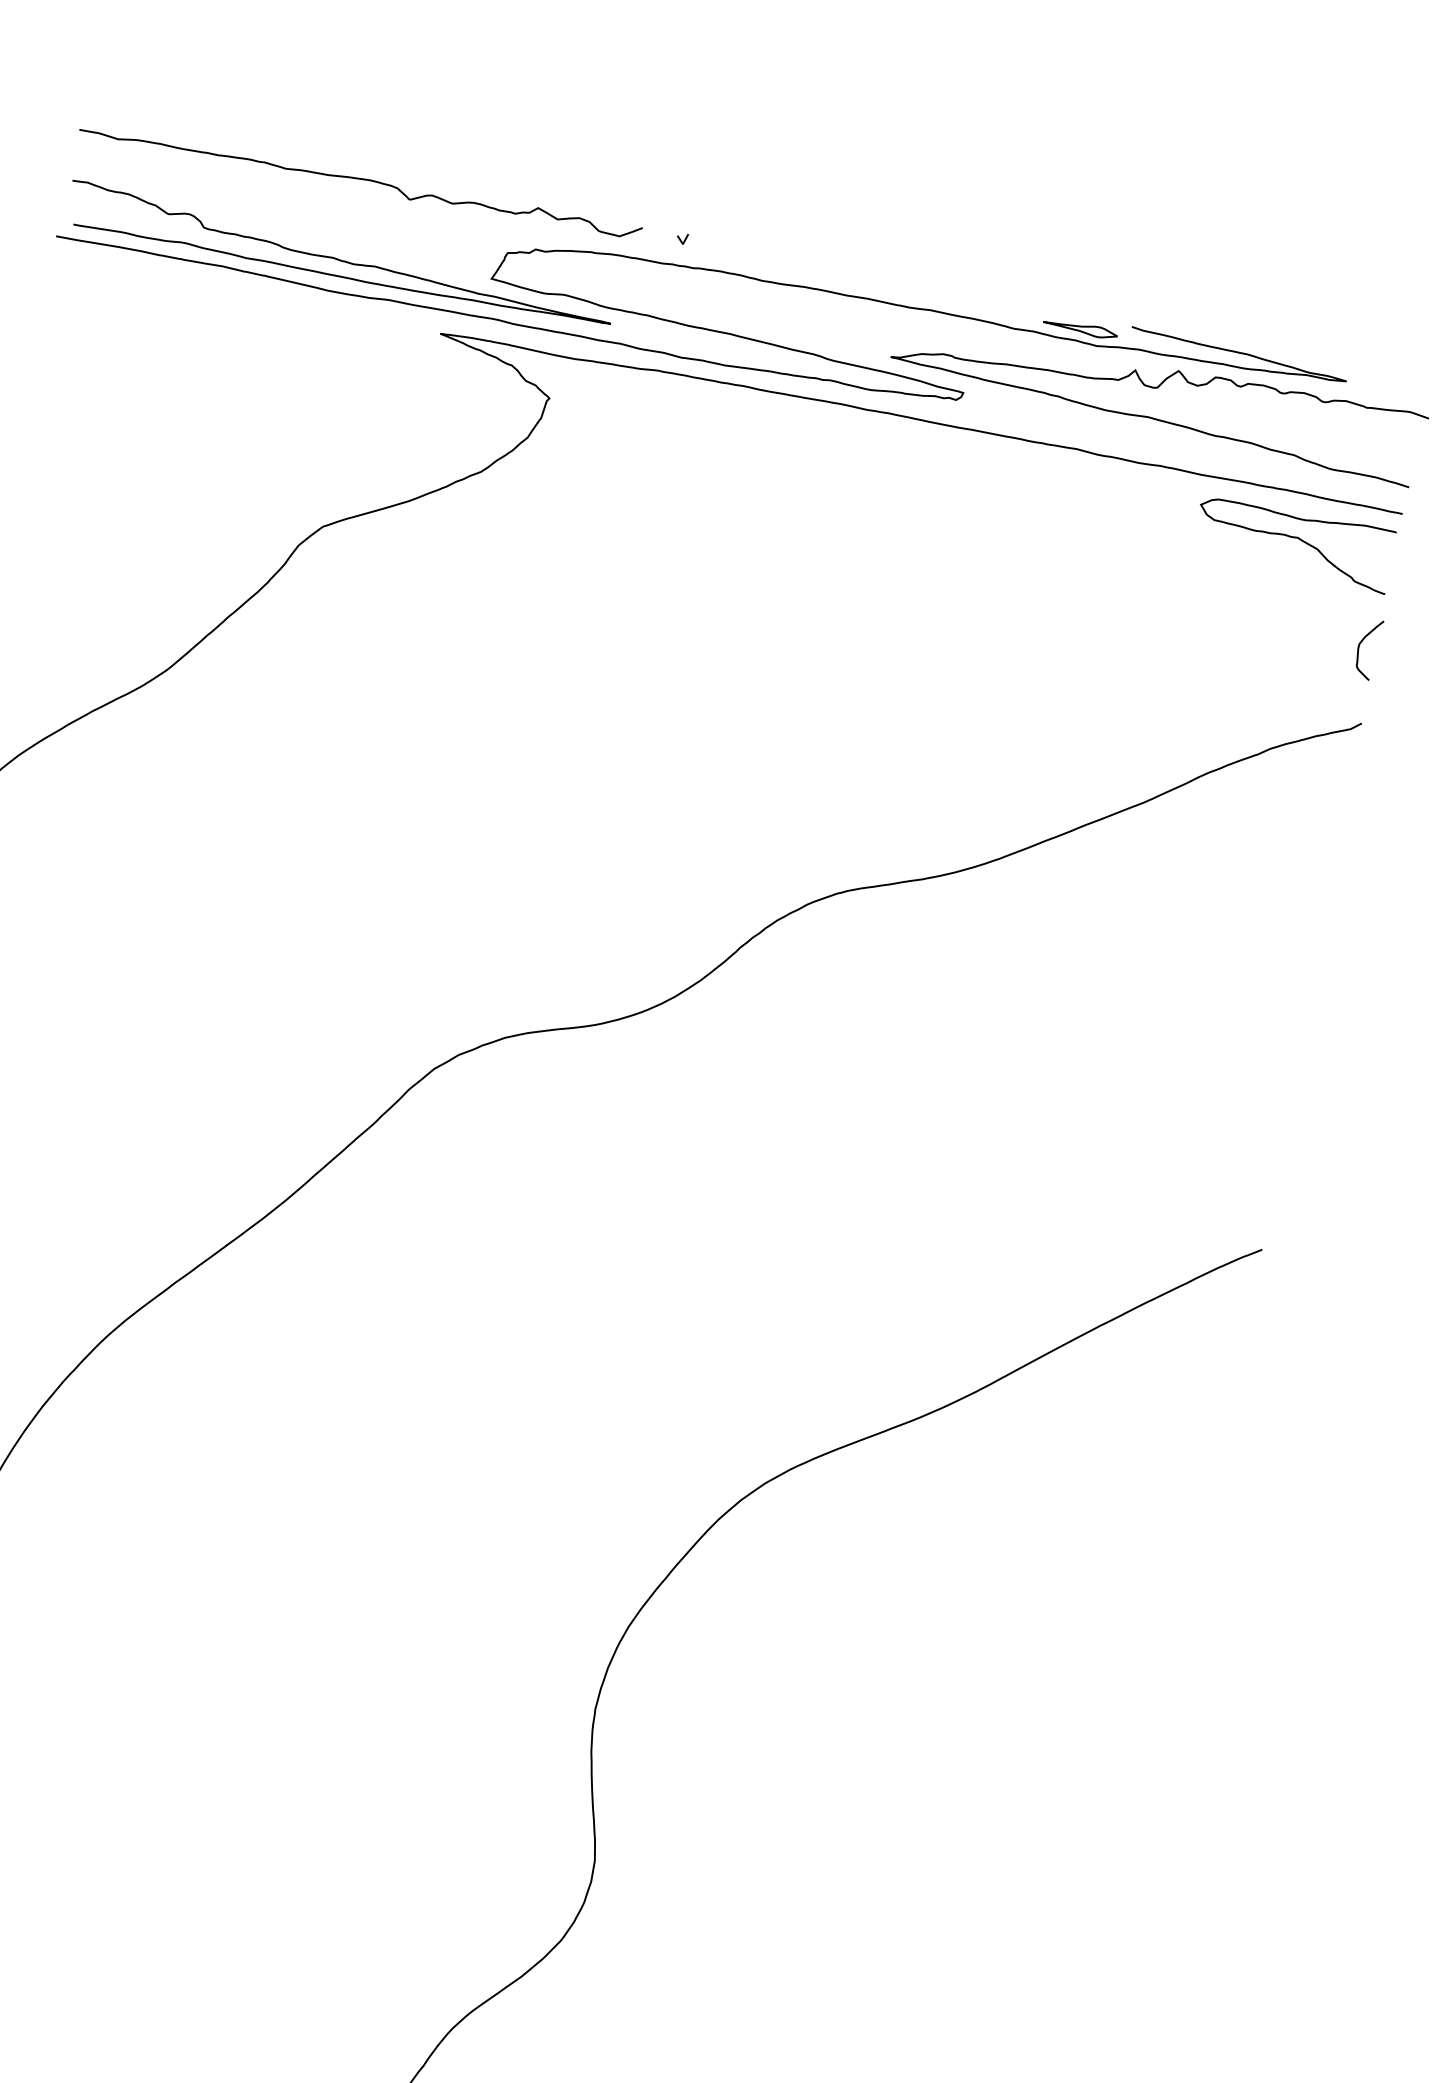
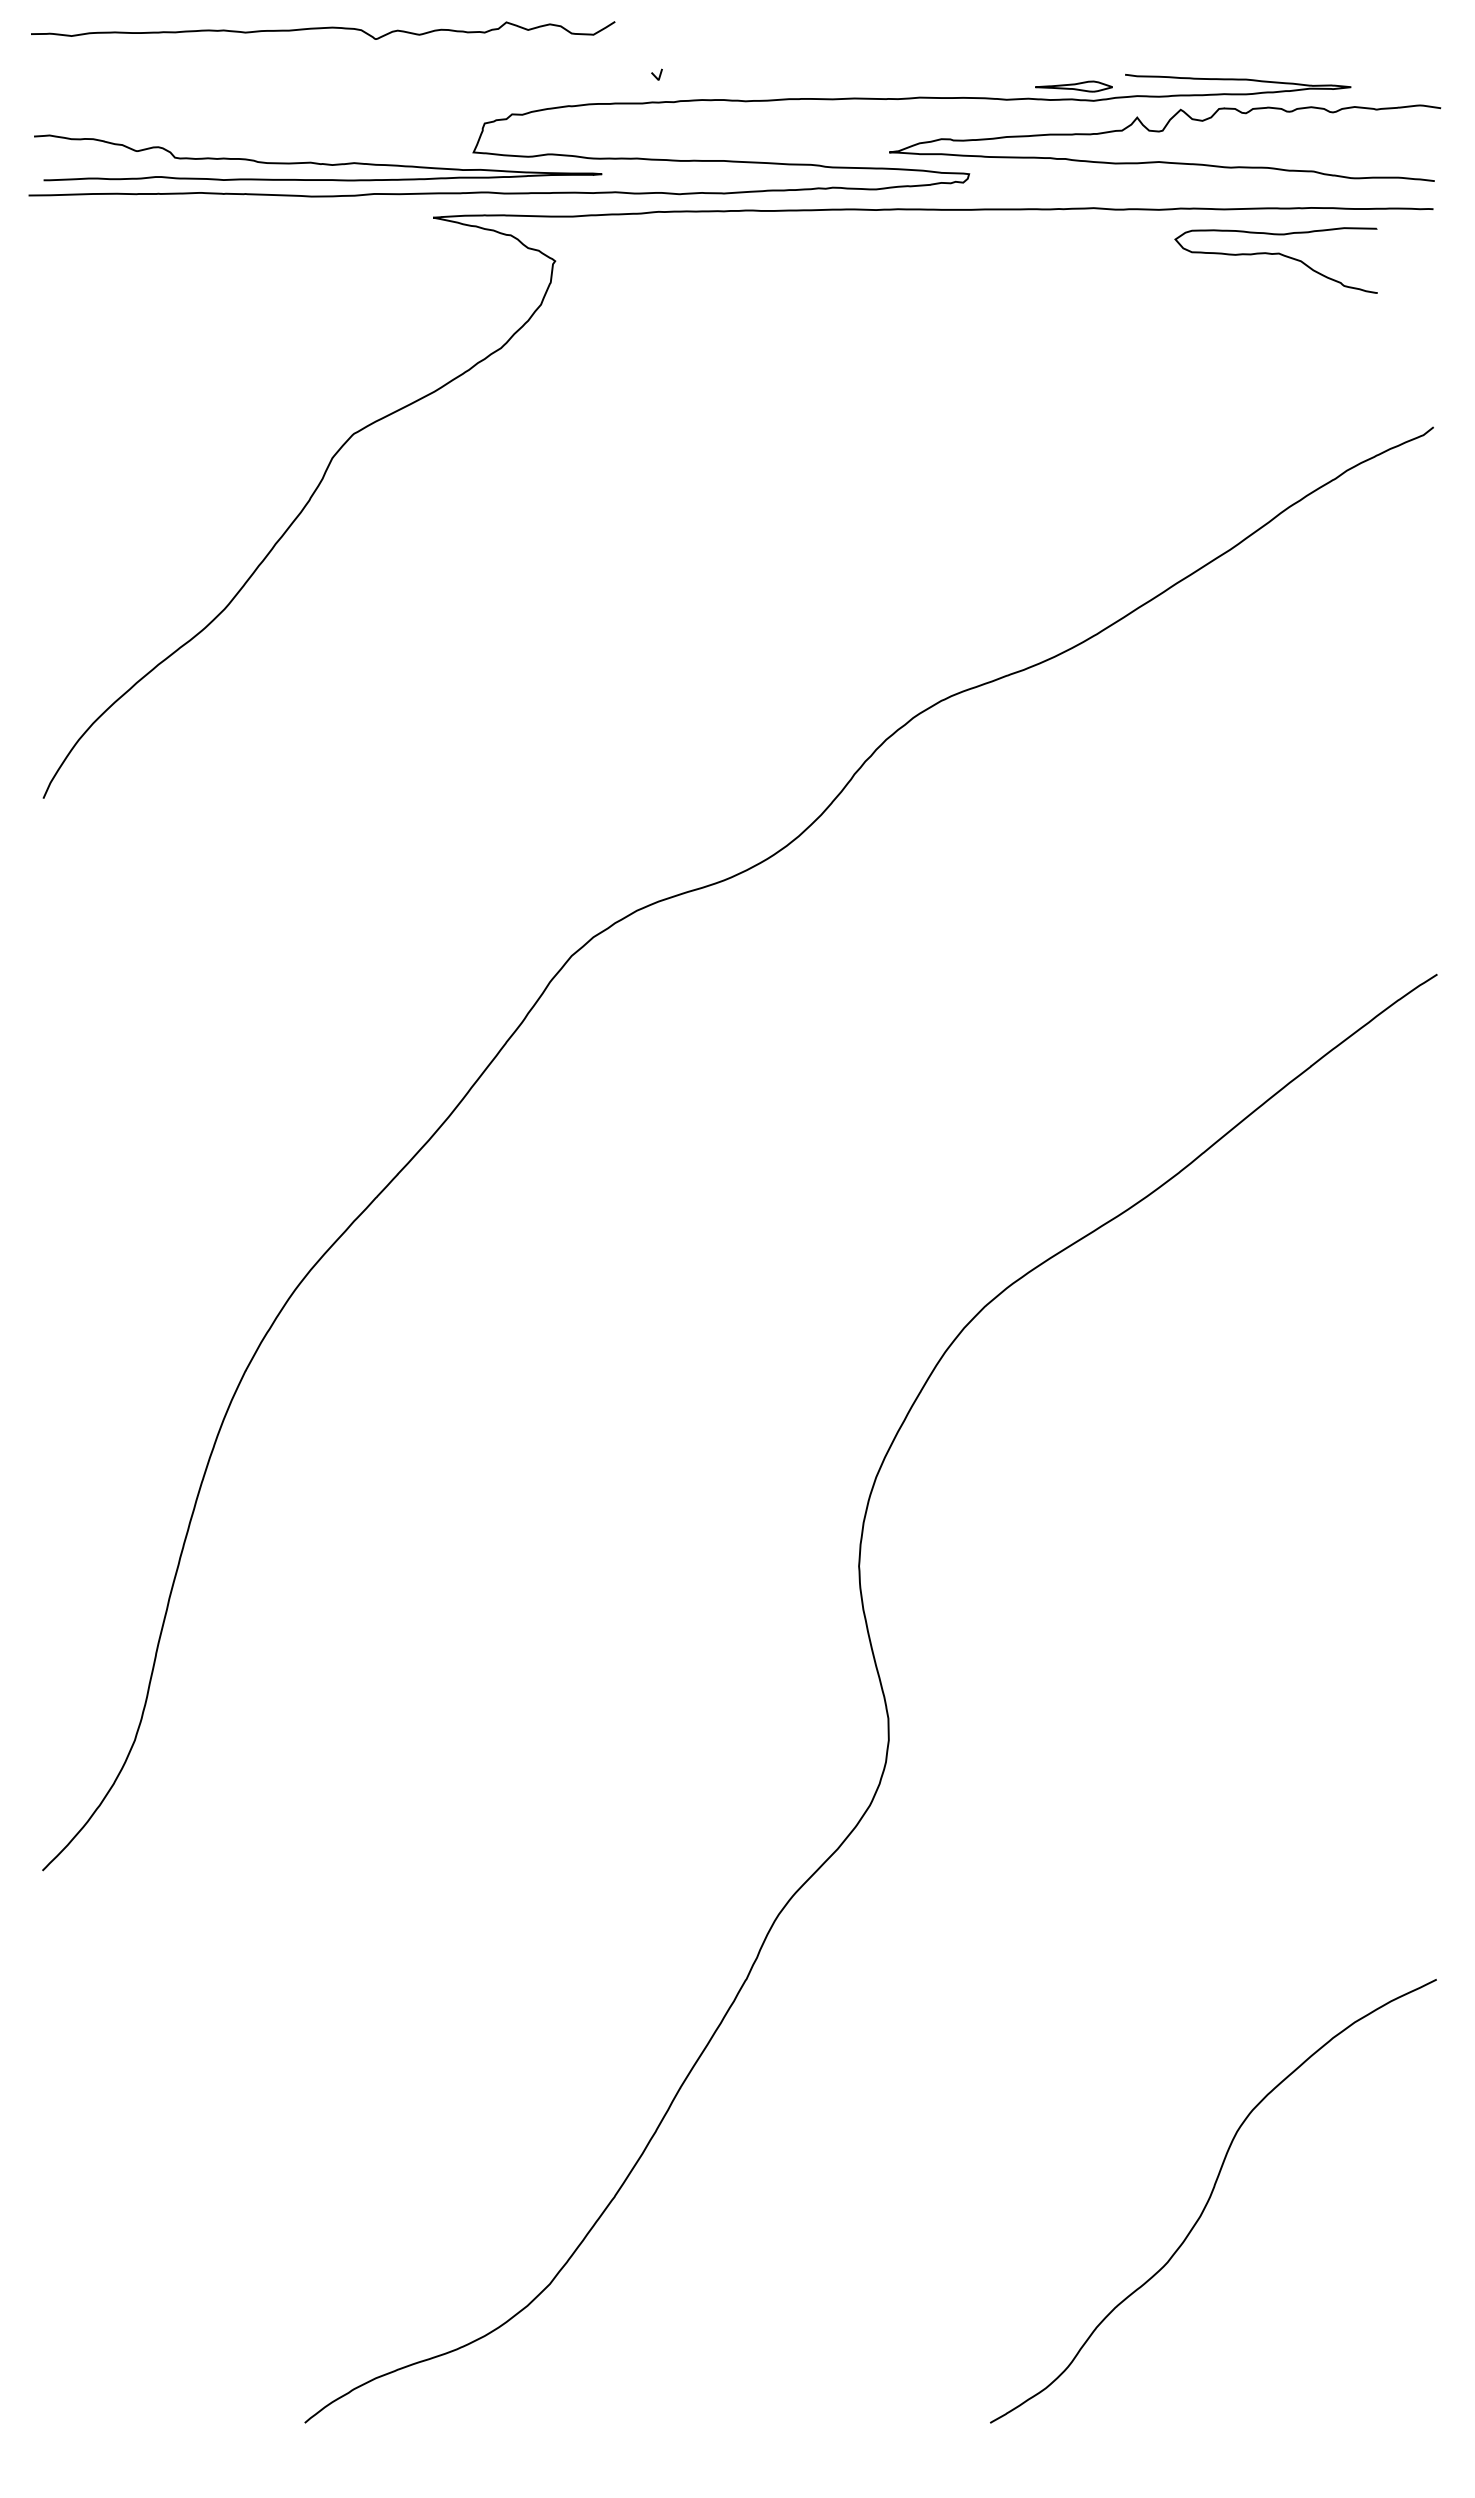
curve: (361, 179) -> (323, 28), moved
curve: (1294, 538) -> (1275, 254), moved
curve: (1361, 643) -> (1417, 347), removed

